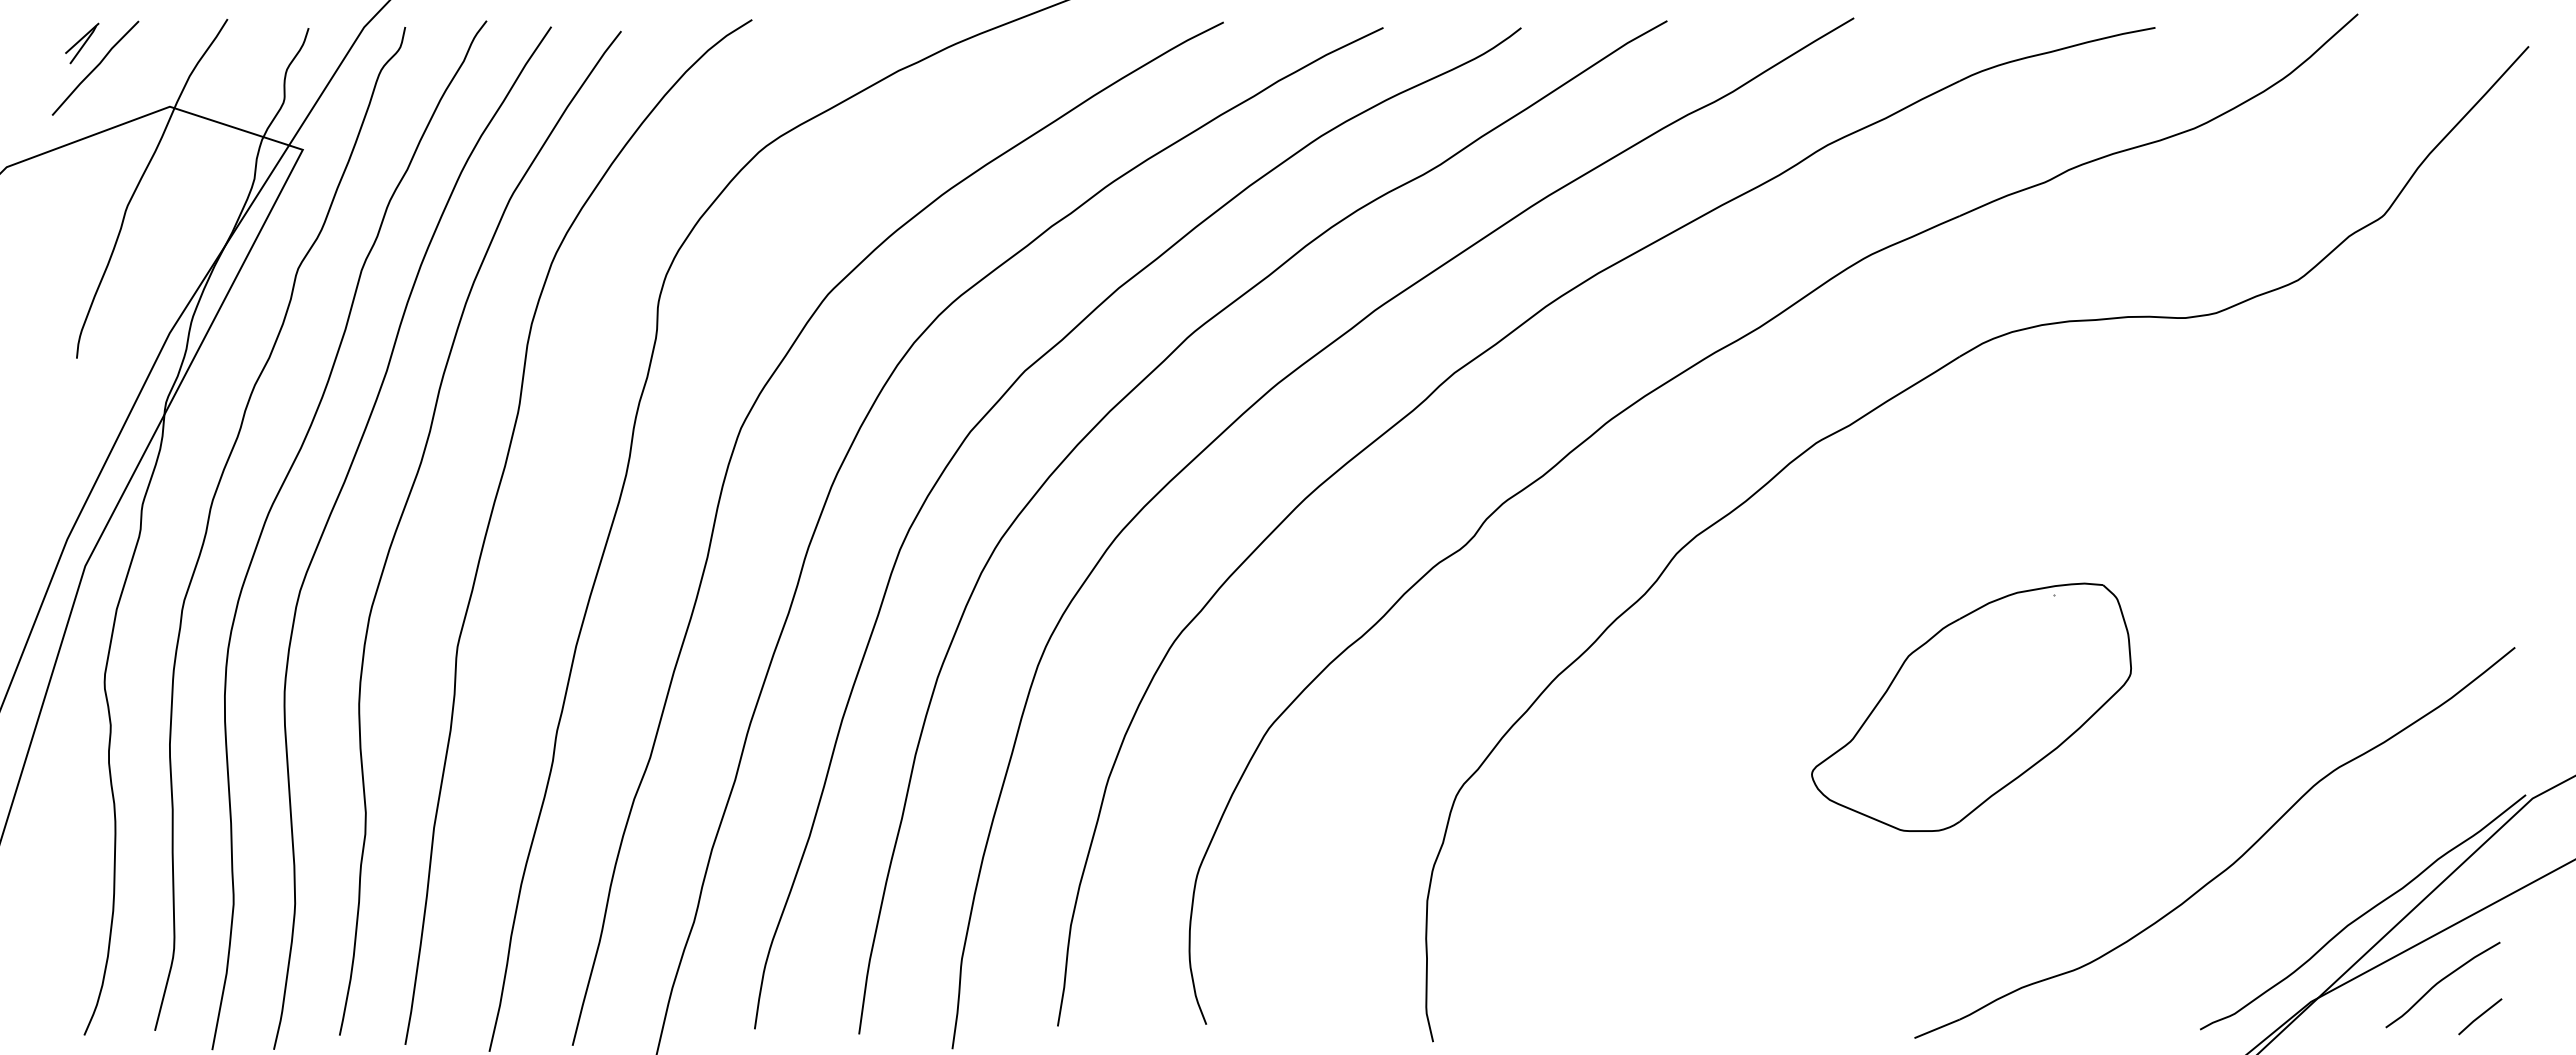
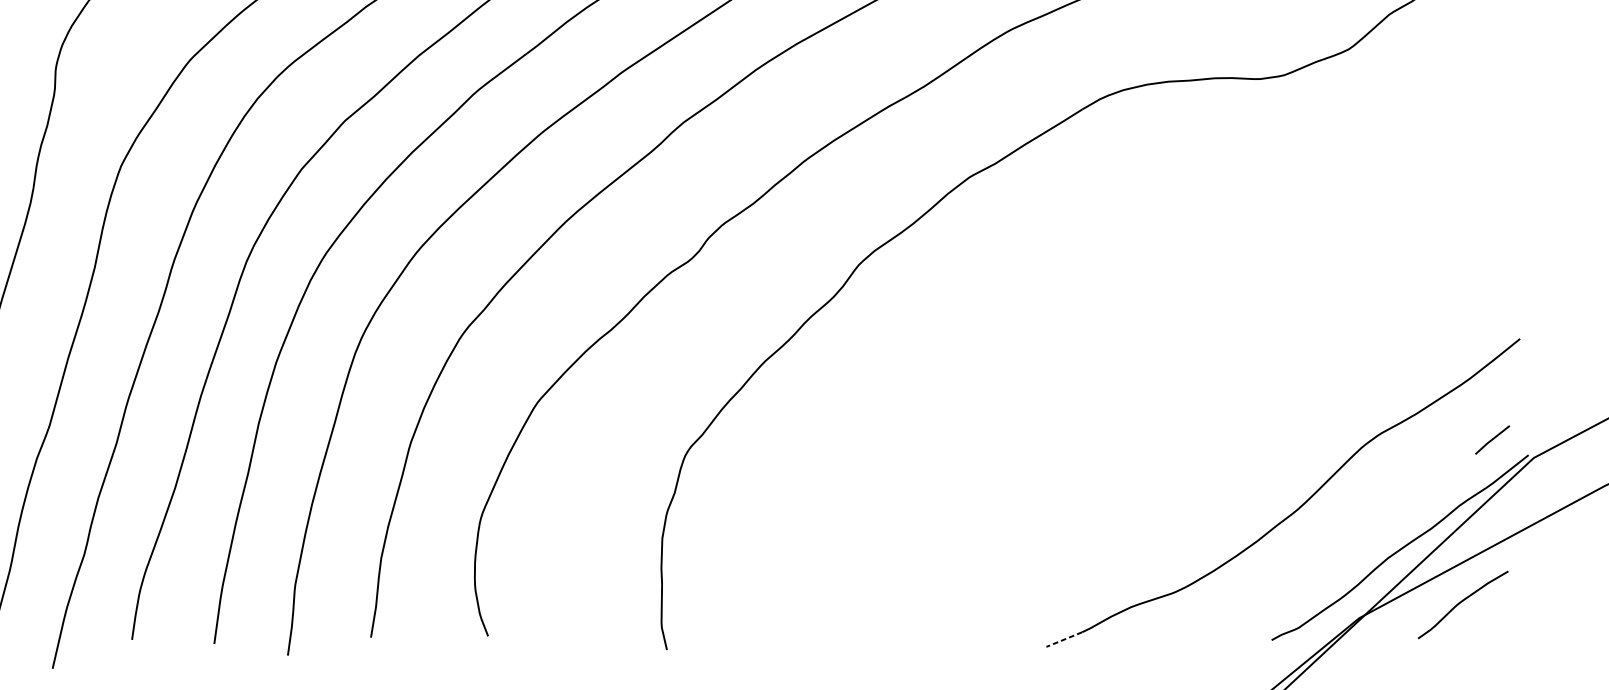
part: (1971, 706) -> (1091, 385), removed
line: (2480, 1016) -> (1492, 439), moved
line: (1936, 1029) -> (1063, 640), solid -> dashed

